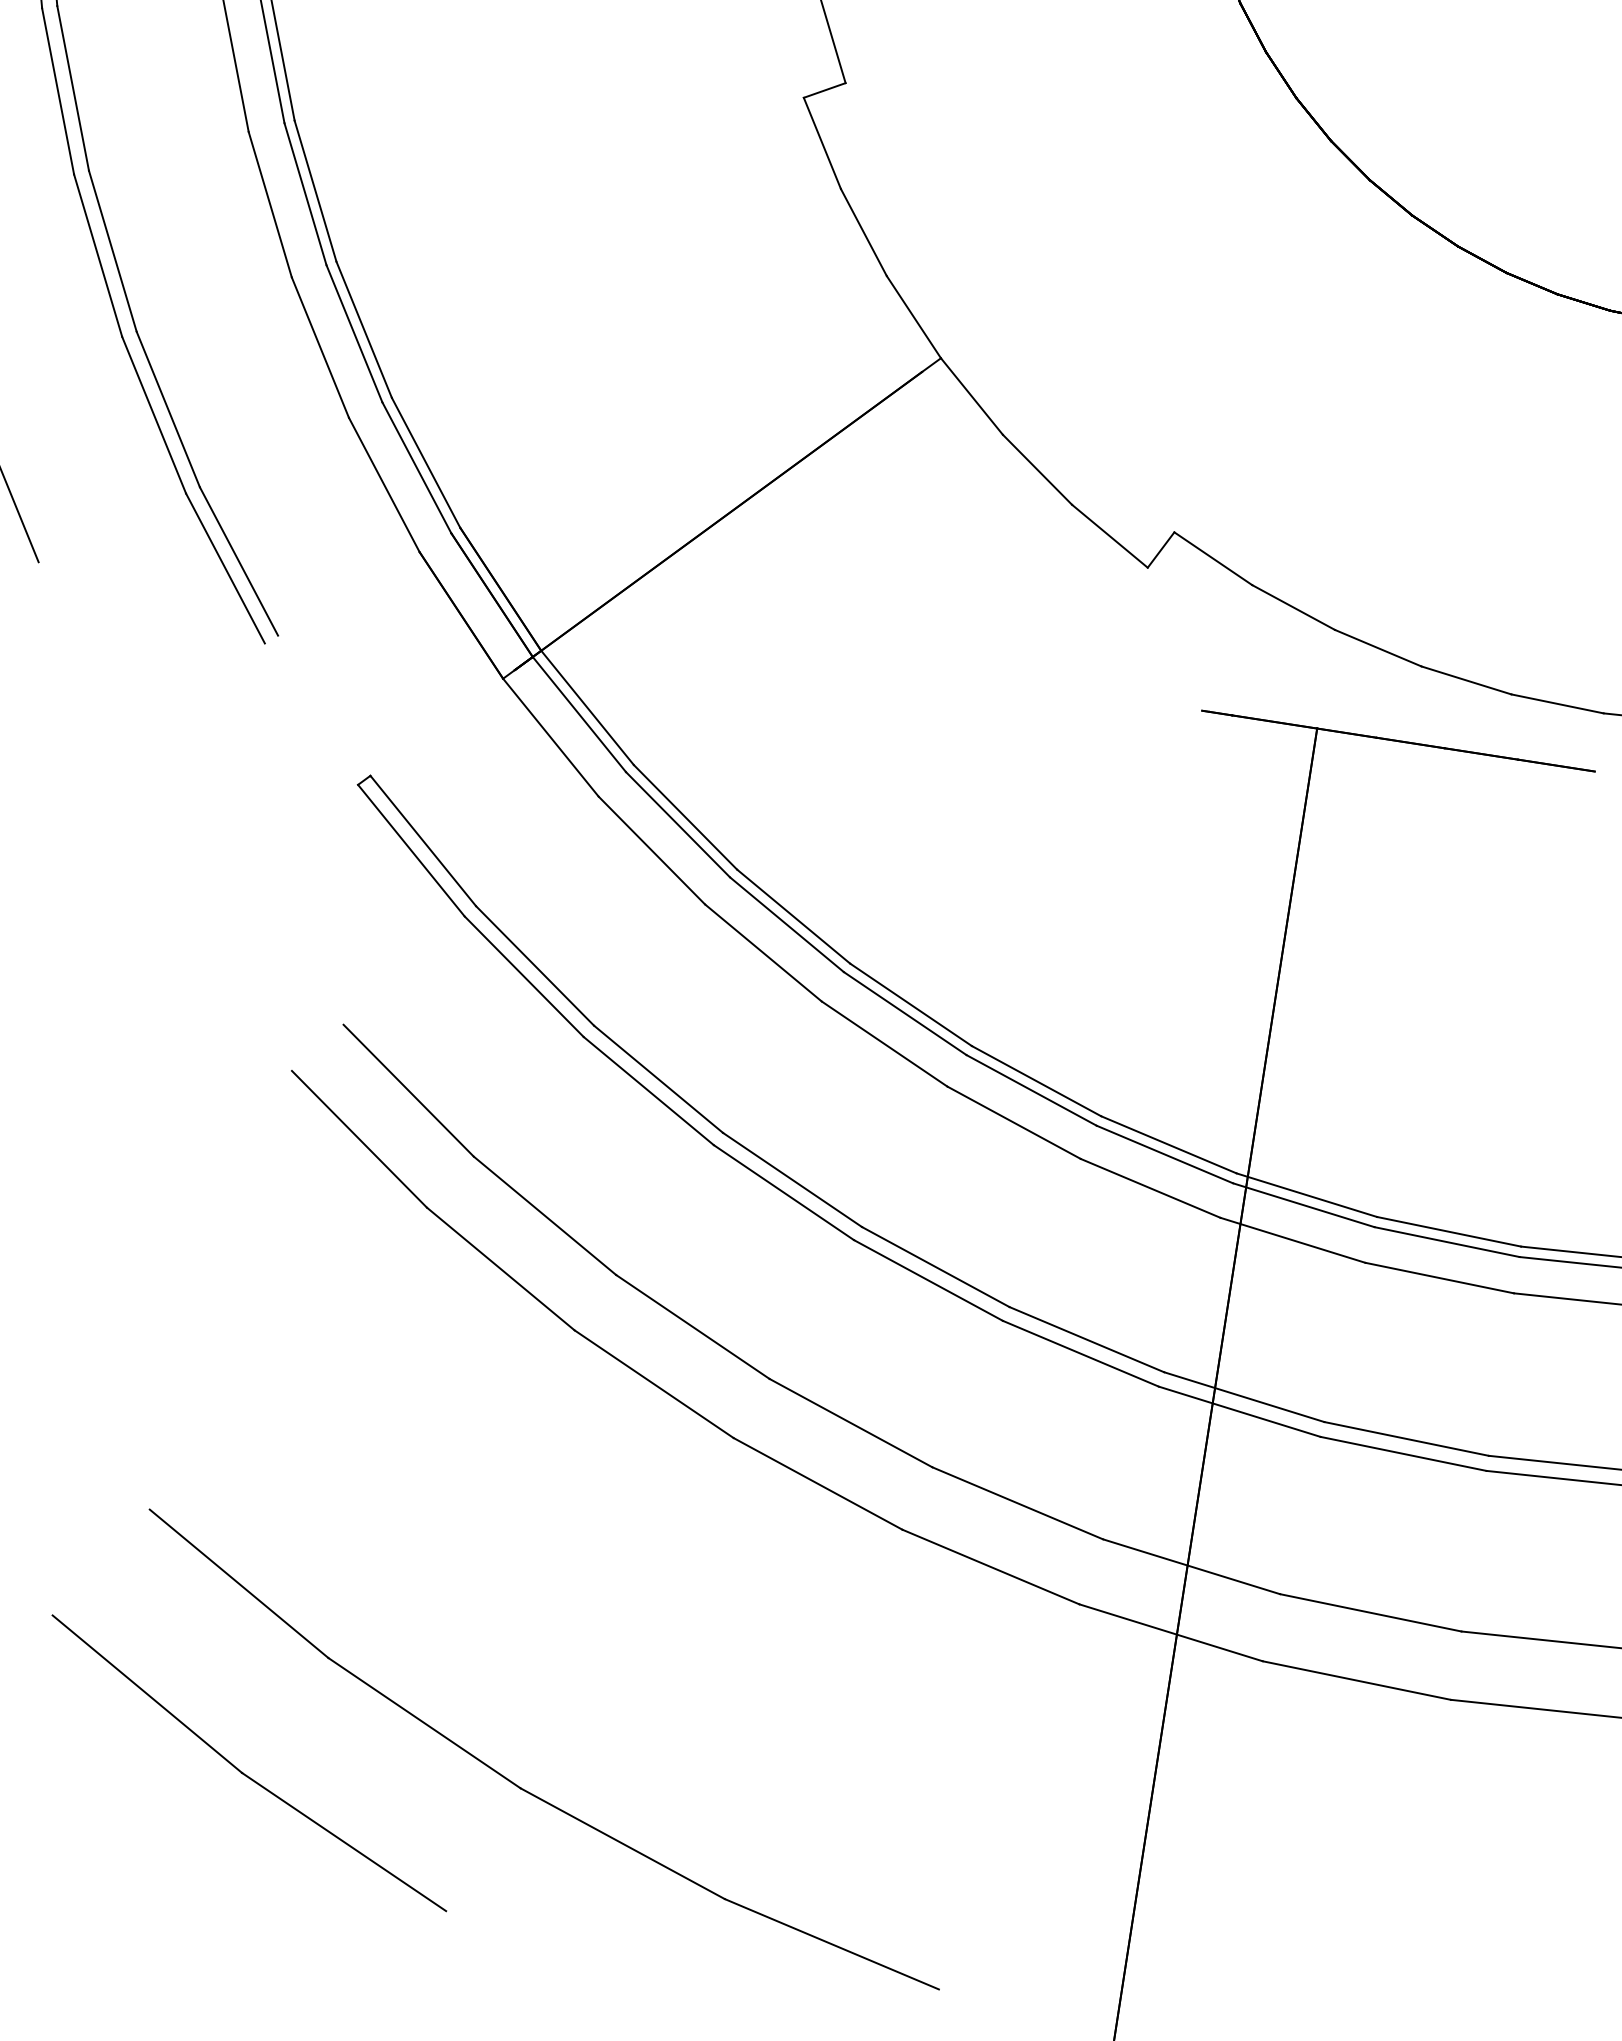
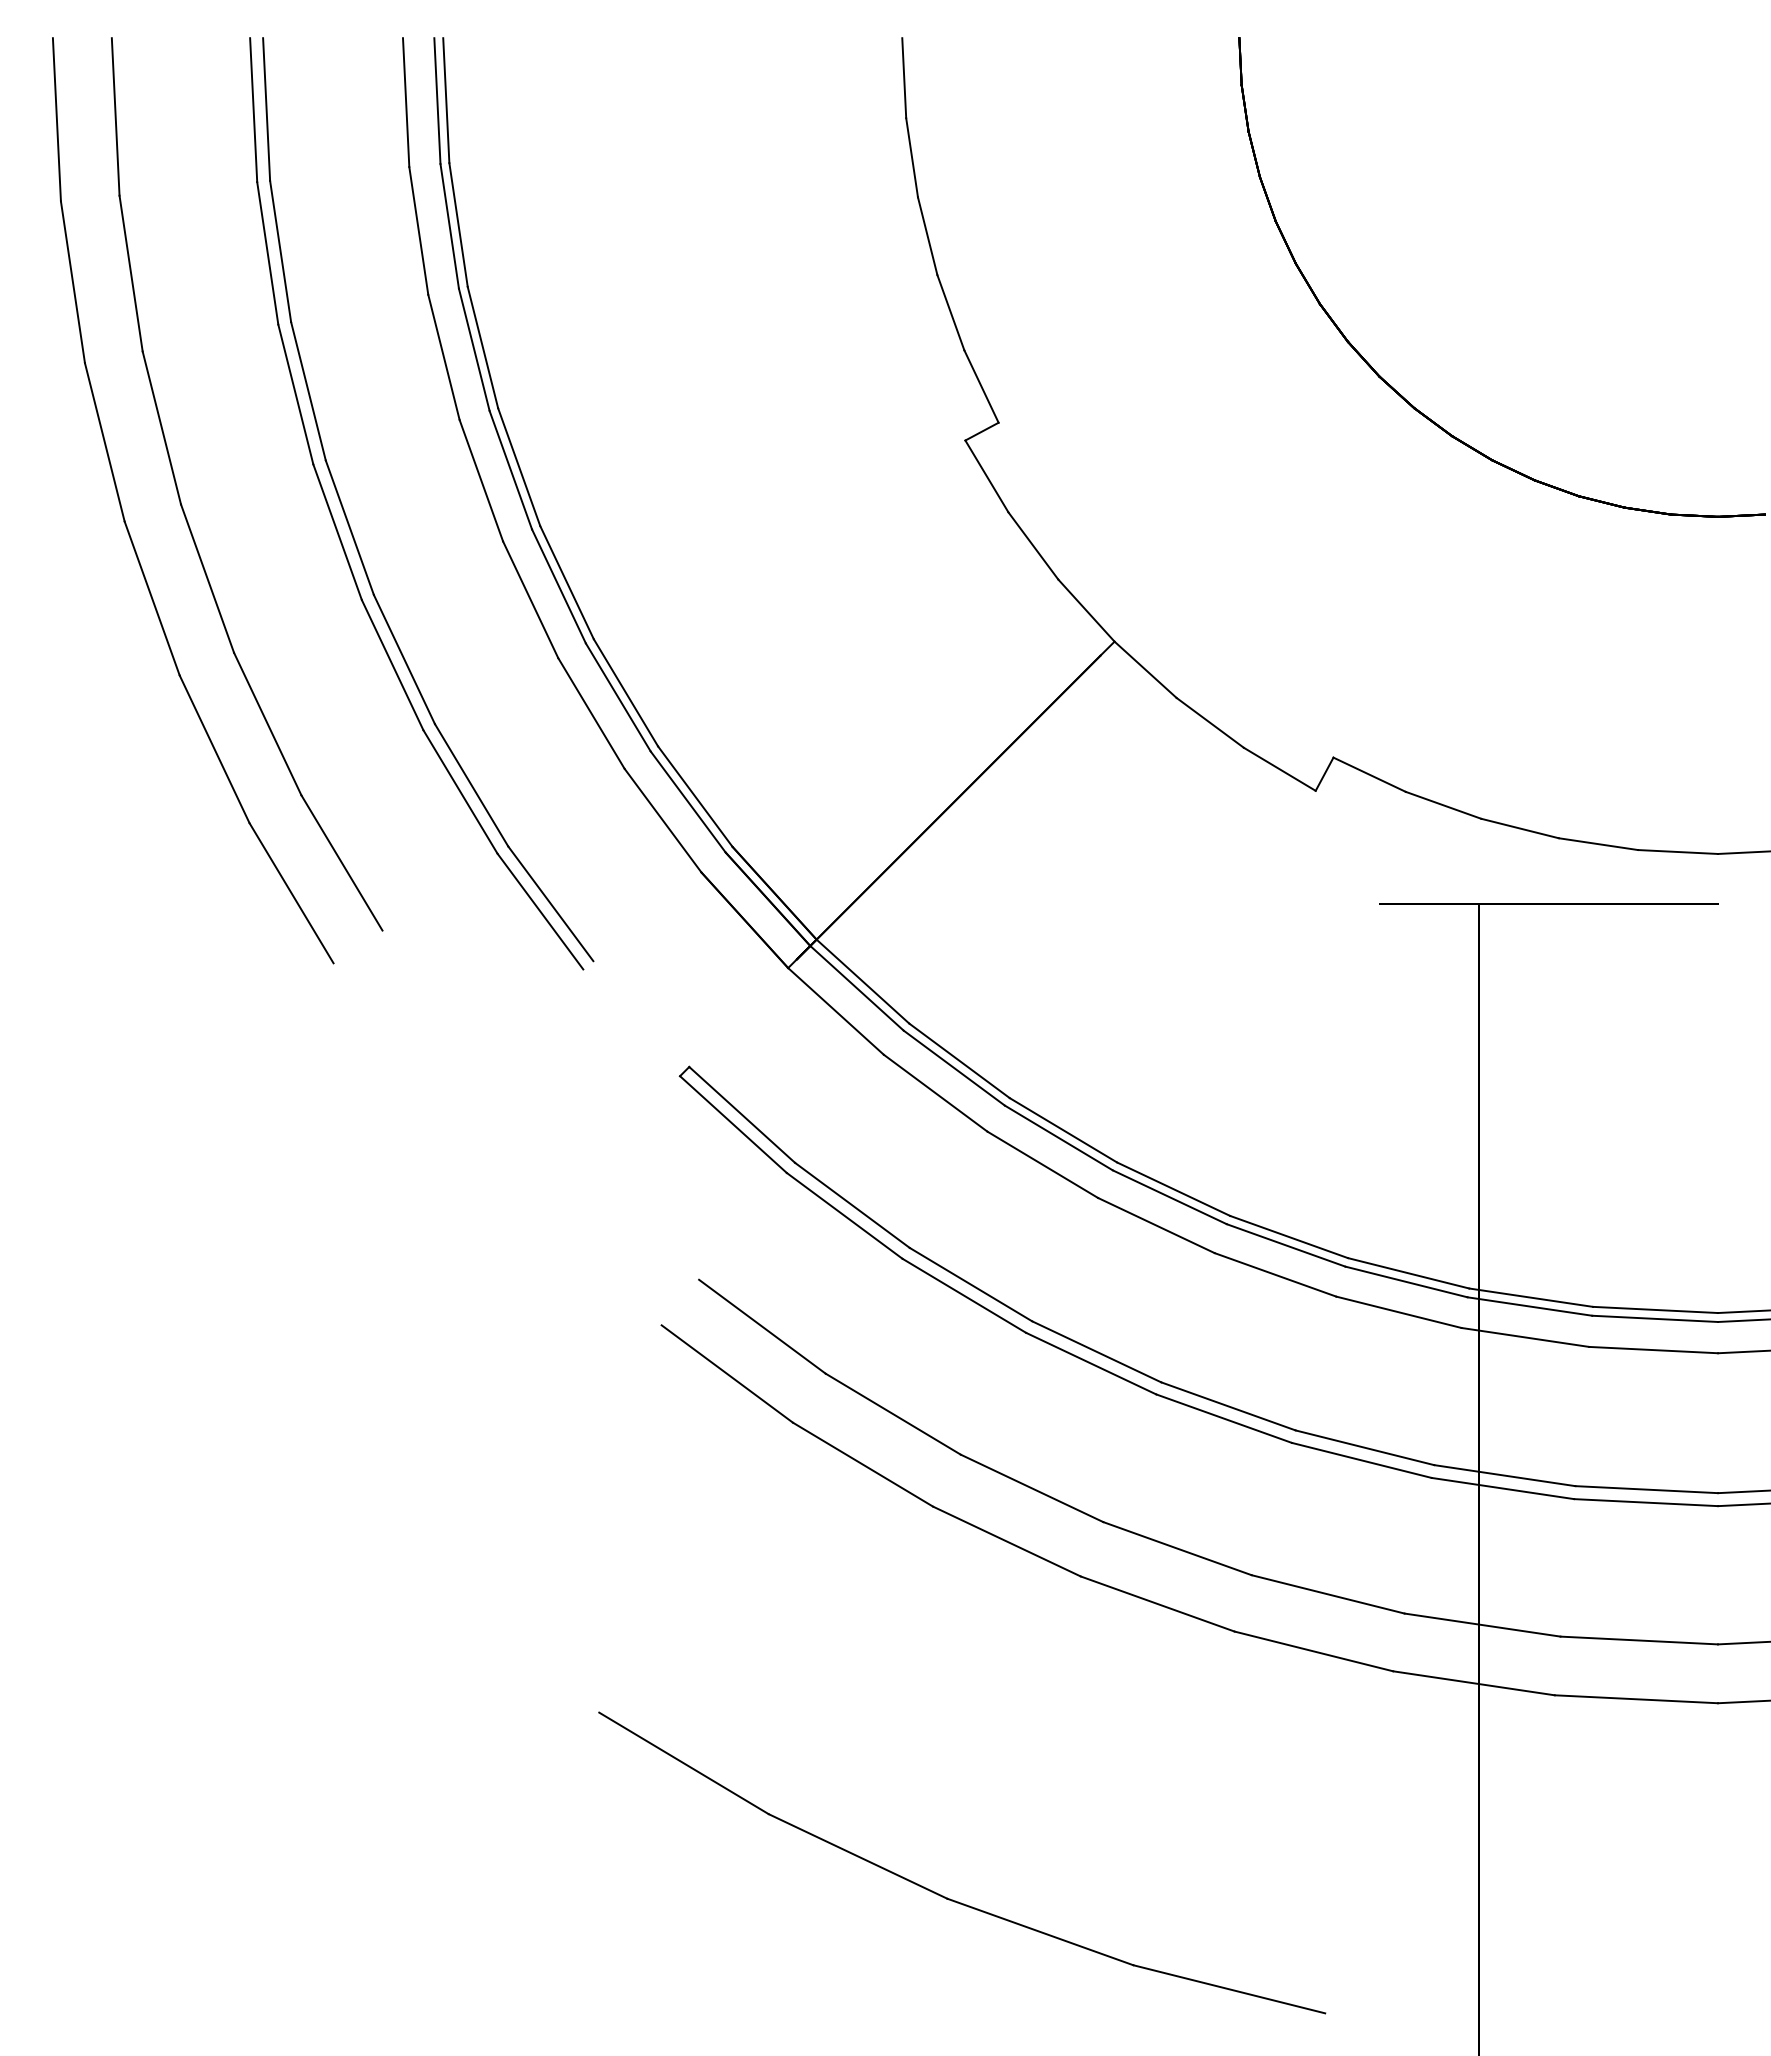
part: (241, 1771) -> (710, 1920), removed

